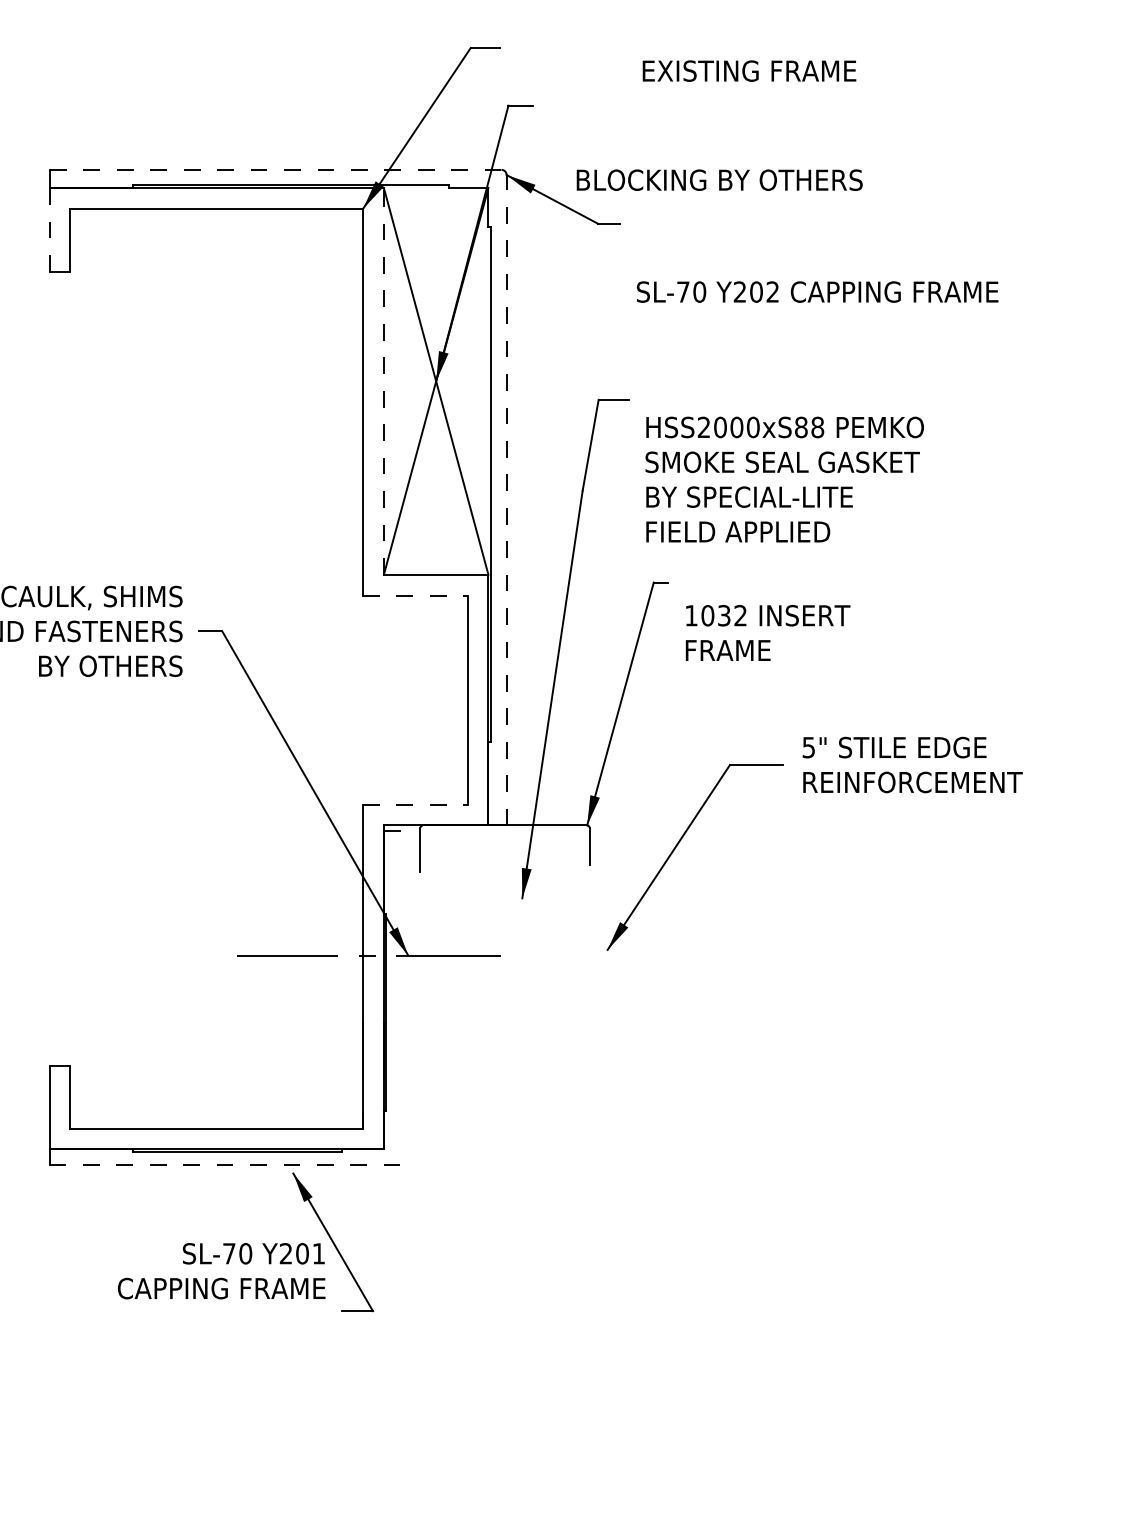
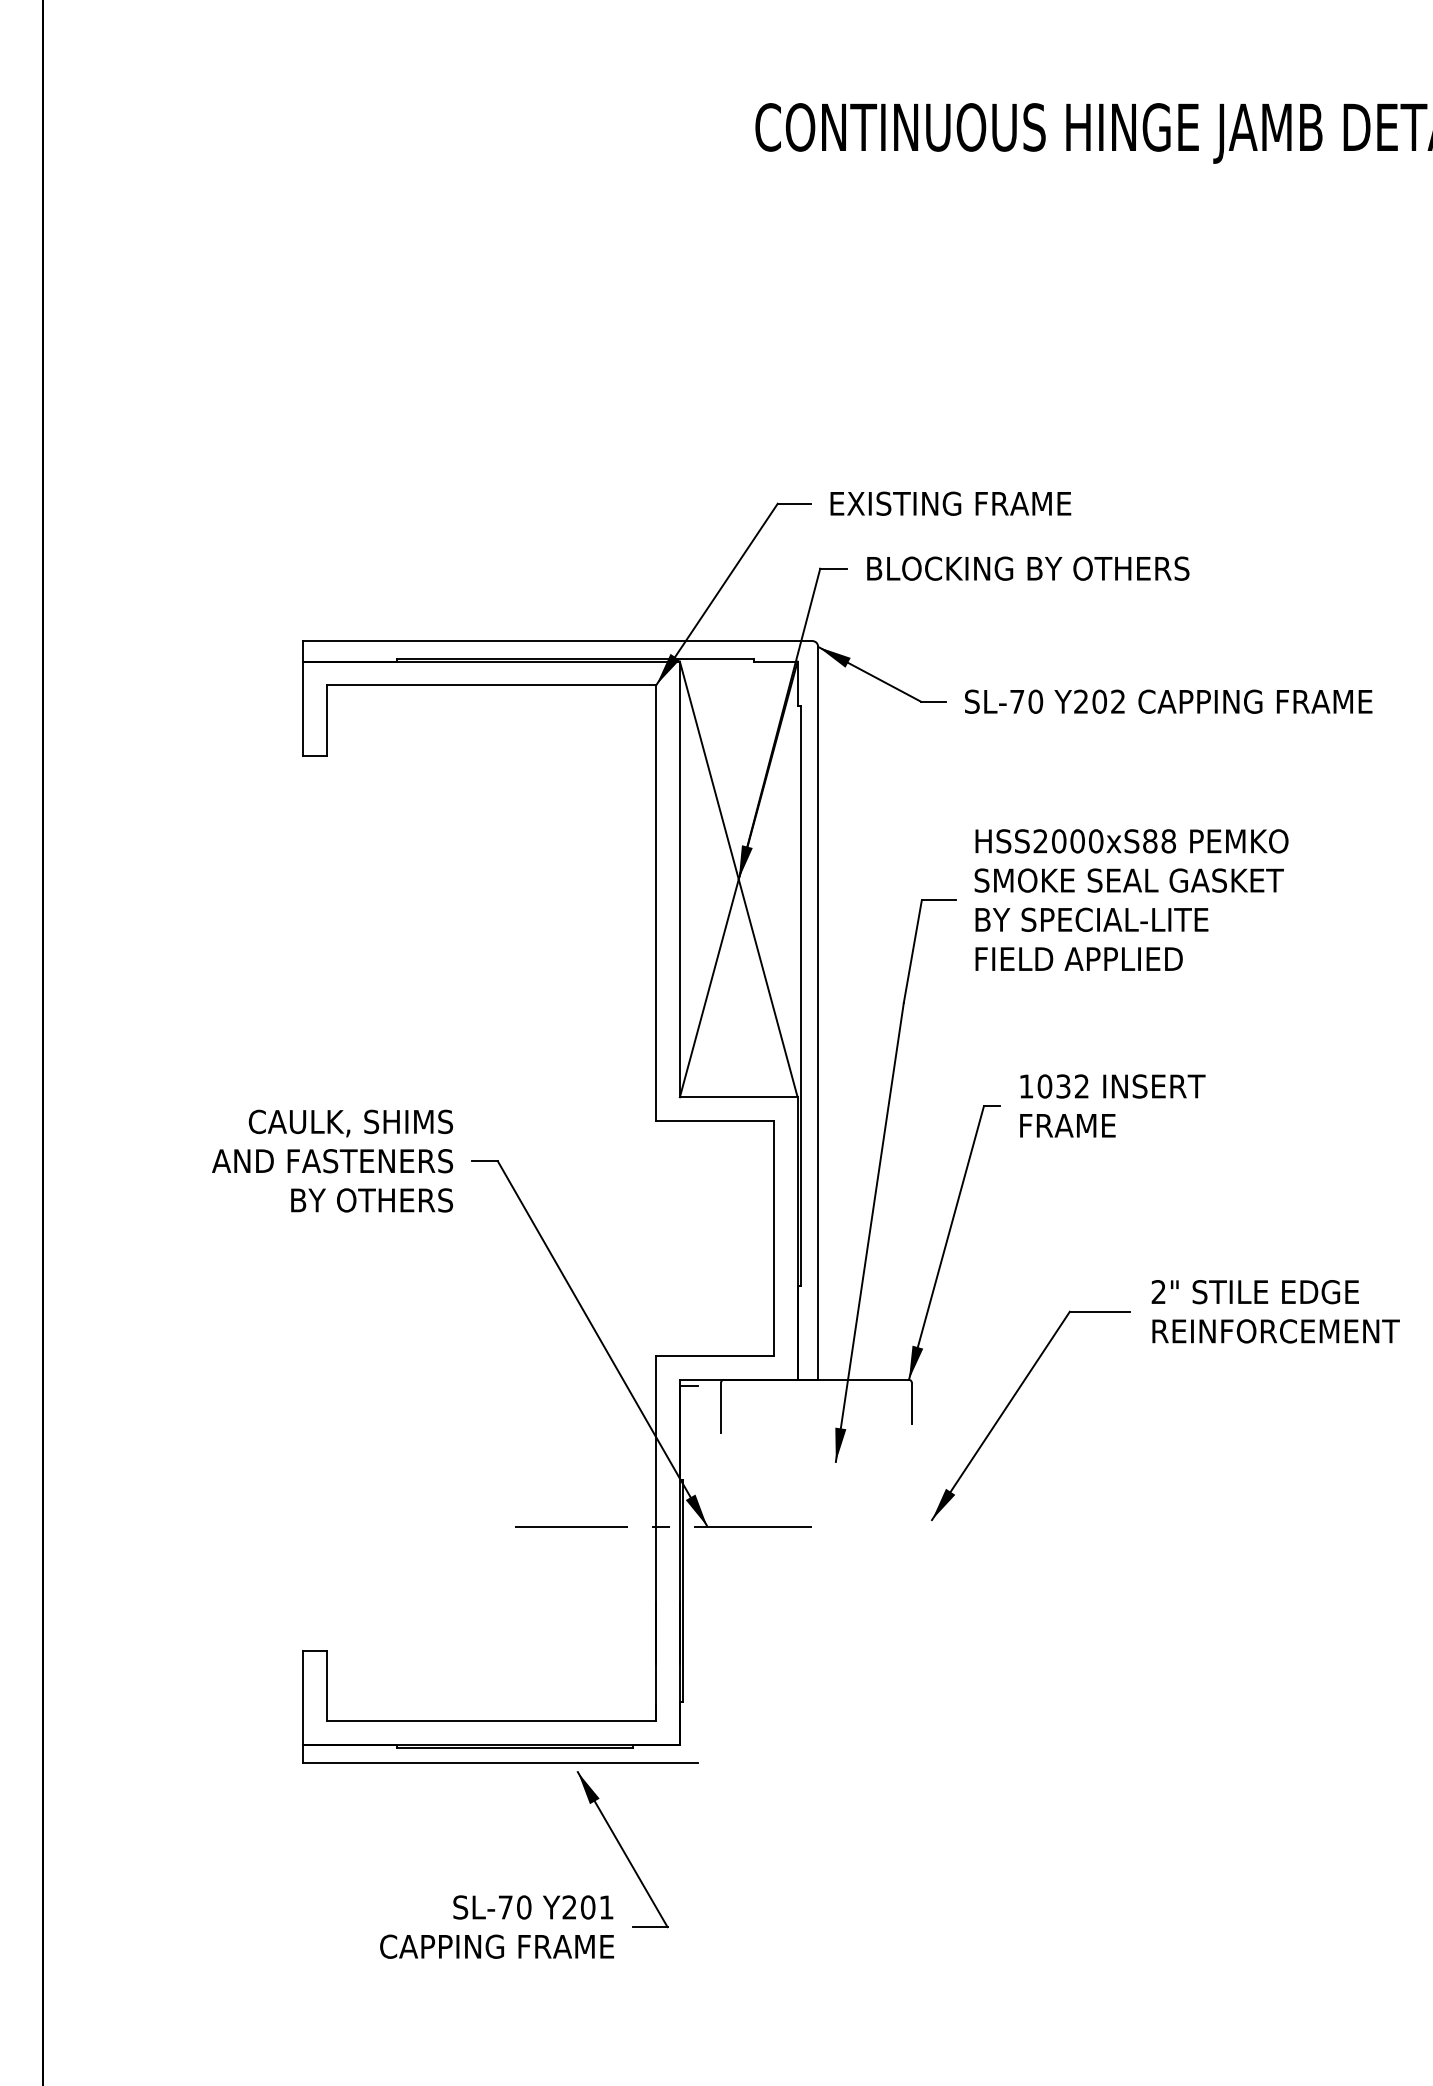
text: (749, 70) -> (950, 503), moved
line: (275, 170) -> (557, 641), dashed -> solid
text: (719, 180) -> (1028, 568), moved
line: (49, 230) -> (303, 709), dashed -> solid
text: (817, 291) -> (1168, 701), moved
line: (383, 381) -> (679, 879), dashed -> solid
text: (784, 479) -> (1131, 899), moved
line: (506, 499) -> (818, 1012), dashed -> solid
line: (415, 595) -> (715, 1120), dashed -> solid
text: (767, 632) -> (1112, 1105), moved
text: (808, 747) -> (1158, 1292), 5" -> 2"
line: (415, 804) -> (715, 1356), dashed -> solid
line: (224, 1165) -> (500, 1762), dashed -> solid
text: (221, 1270) -> (496, 1926), moved

